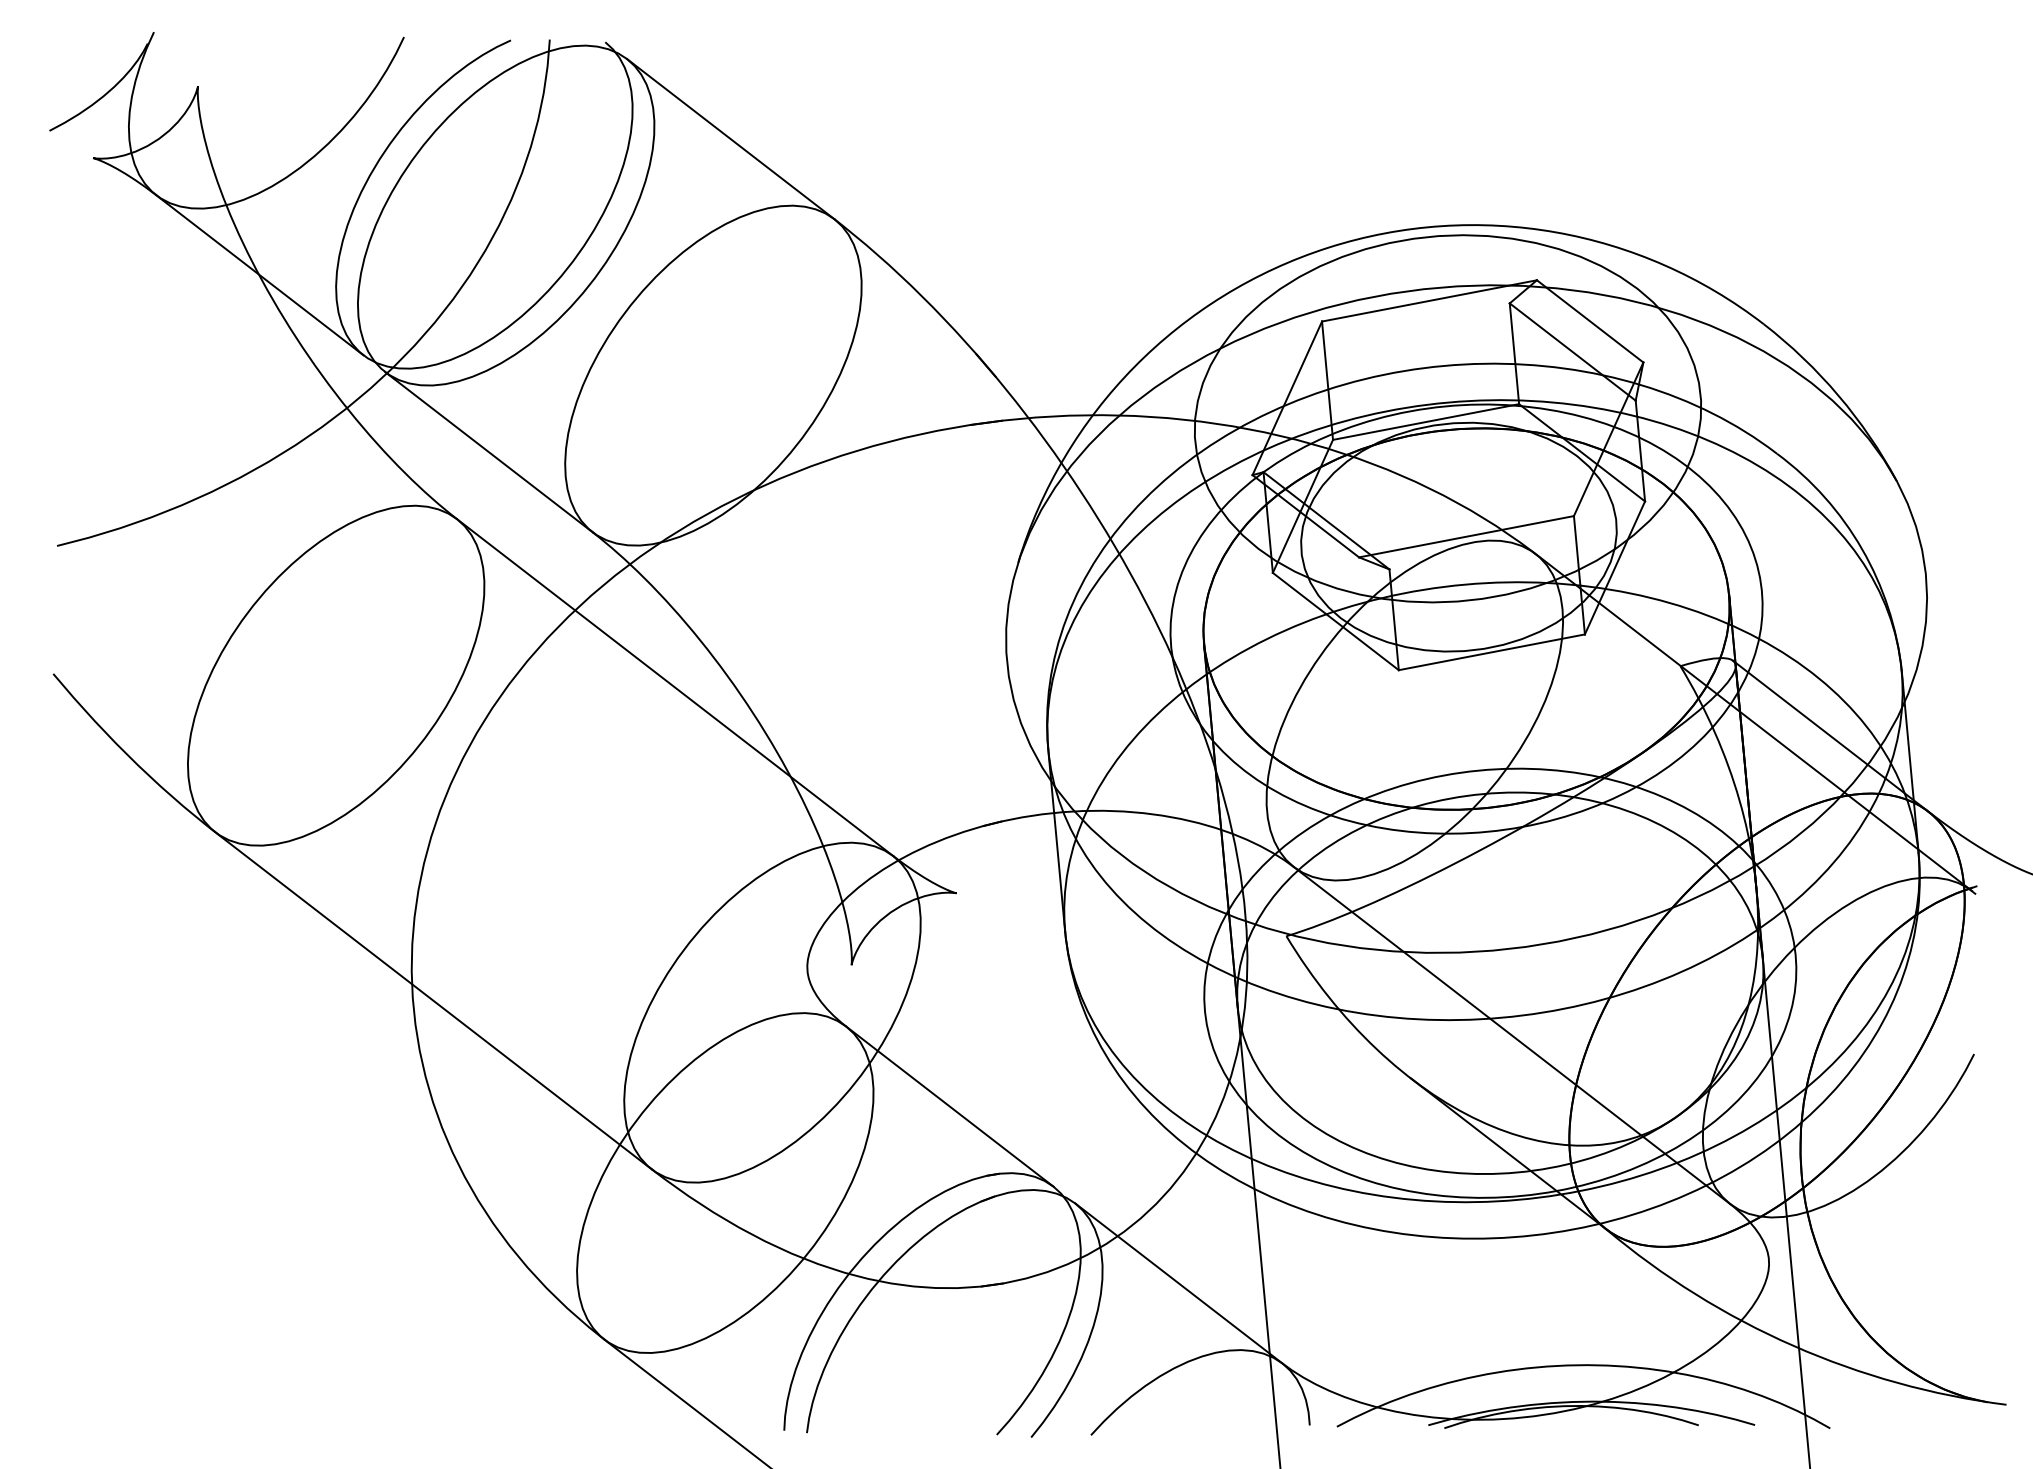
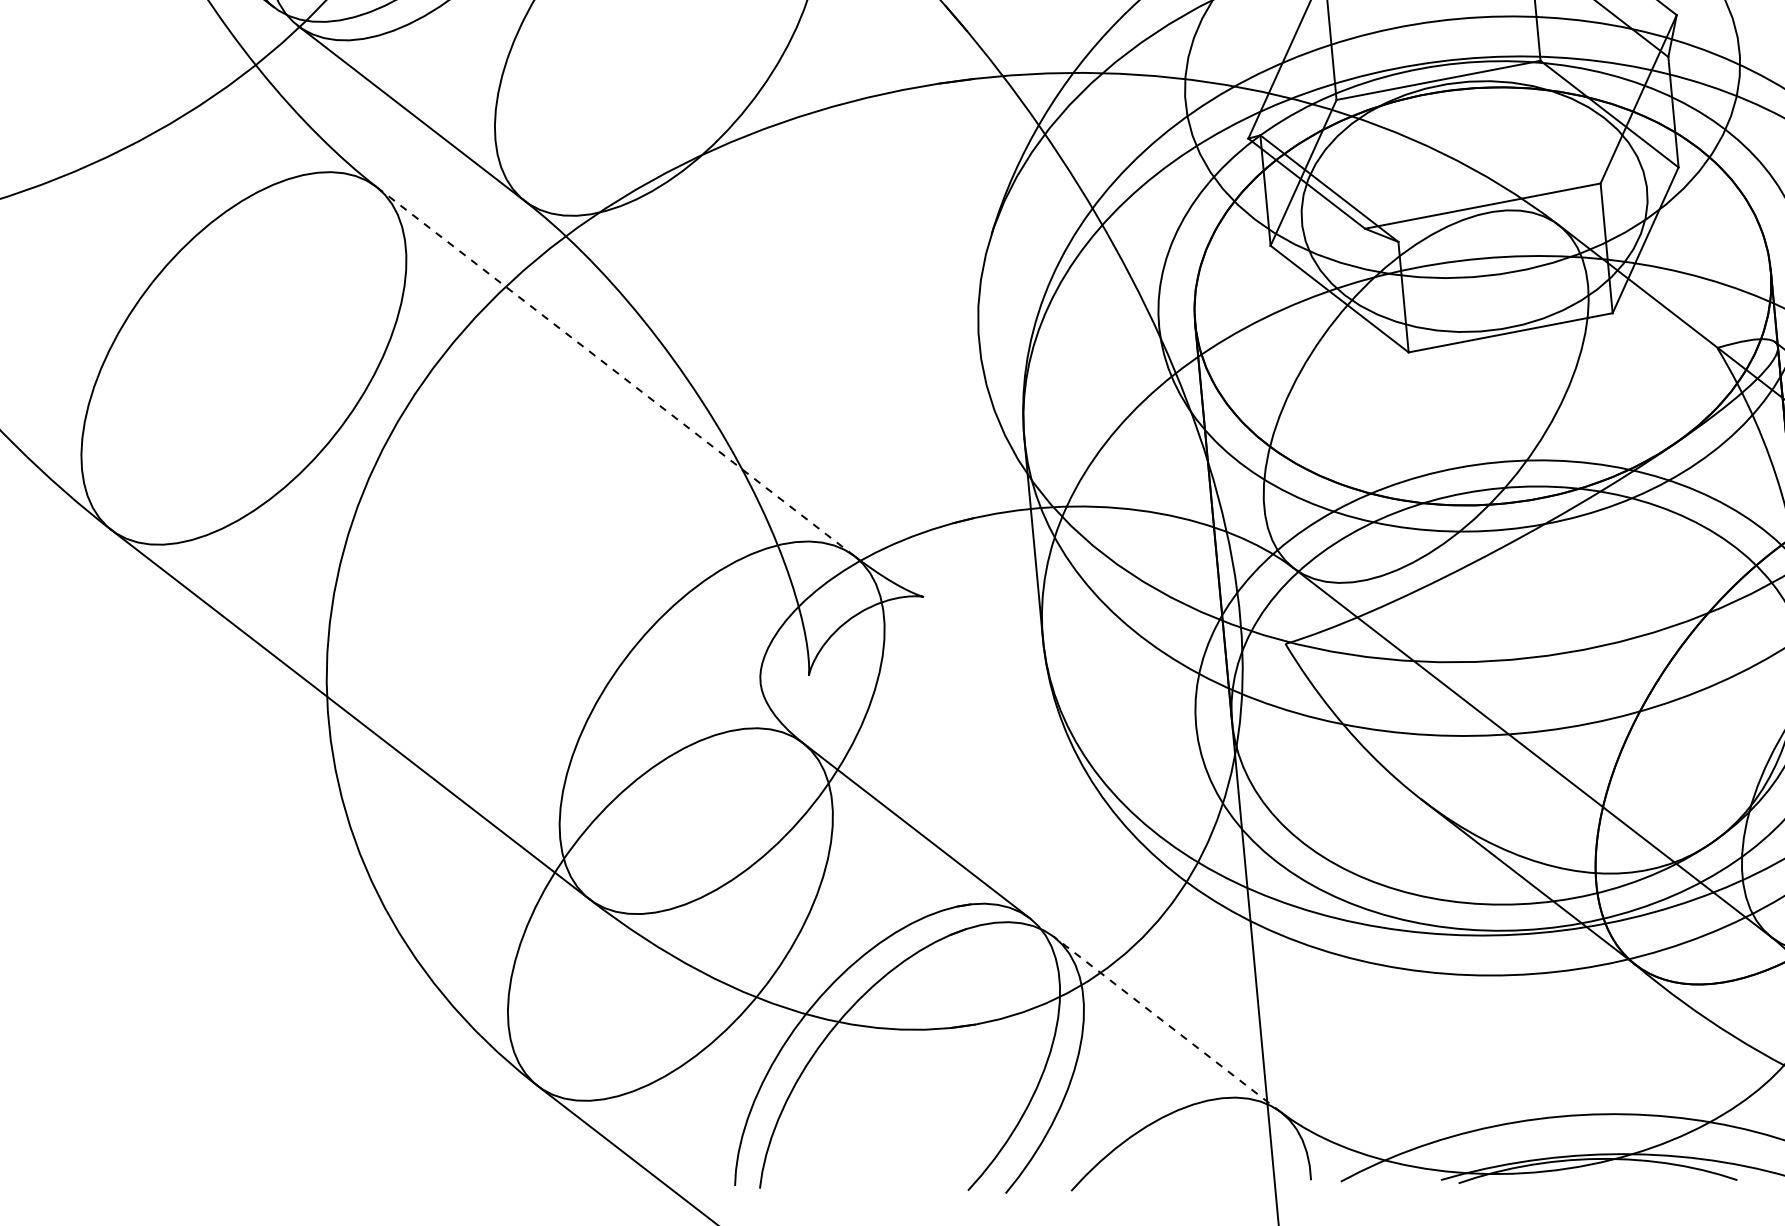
line: (675, 687) -> (615, 371), solid -> dashed
line: (1178, 1283) -> (1167, 1024), solid -> dashed

